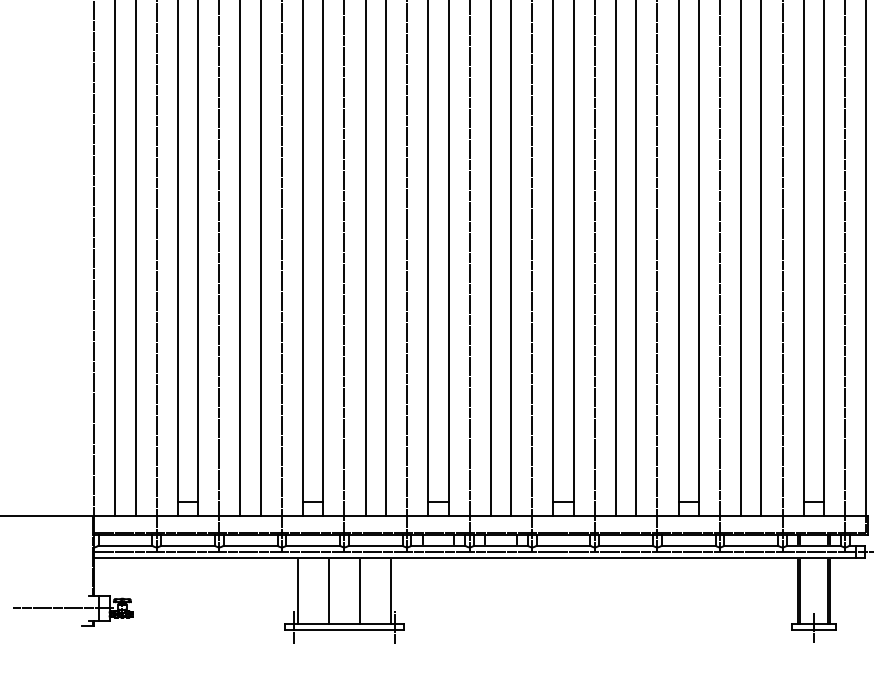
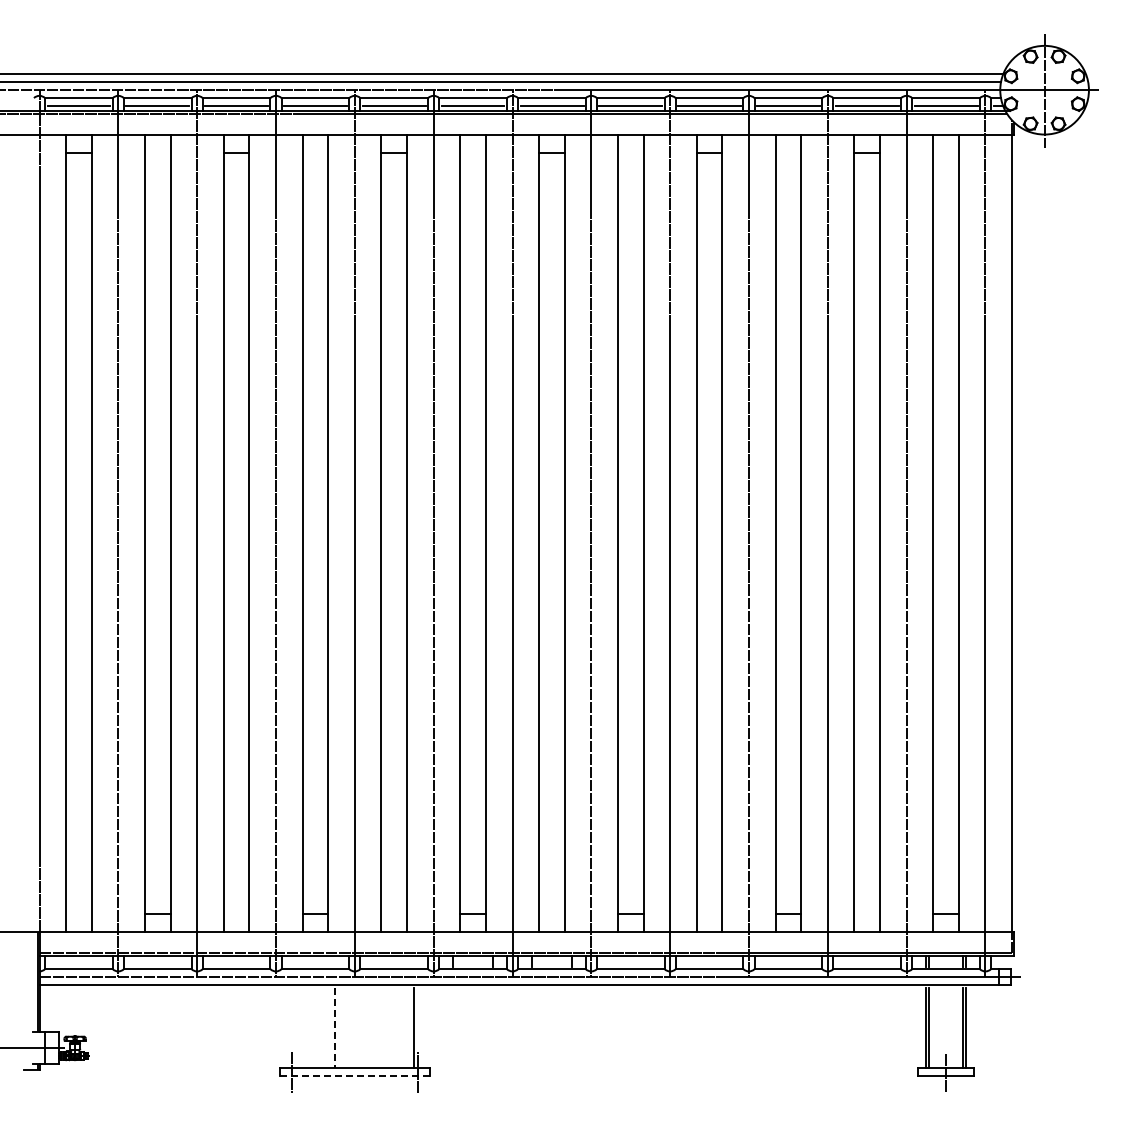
line: (297, 591) -> (295, 1027), removed
line: (360, 591) -> (374, 1027), removed
line: (329, 592) -> (335, 1028), solid -> dashed
line: (344, 629) -> (354, 1075), solid -> dashed

